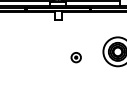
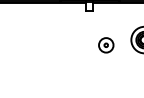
part: (76, 57) -> (106, 45), size x1.67

